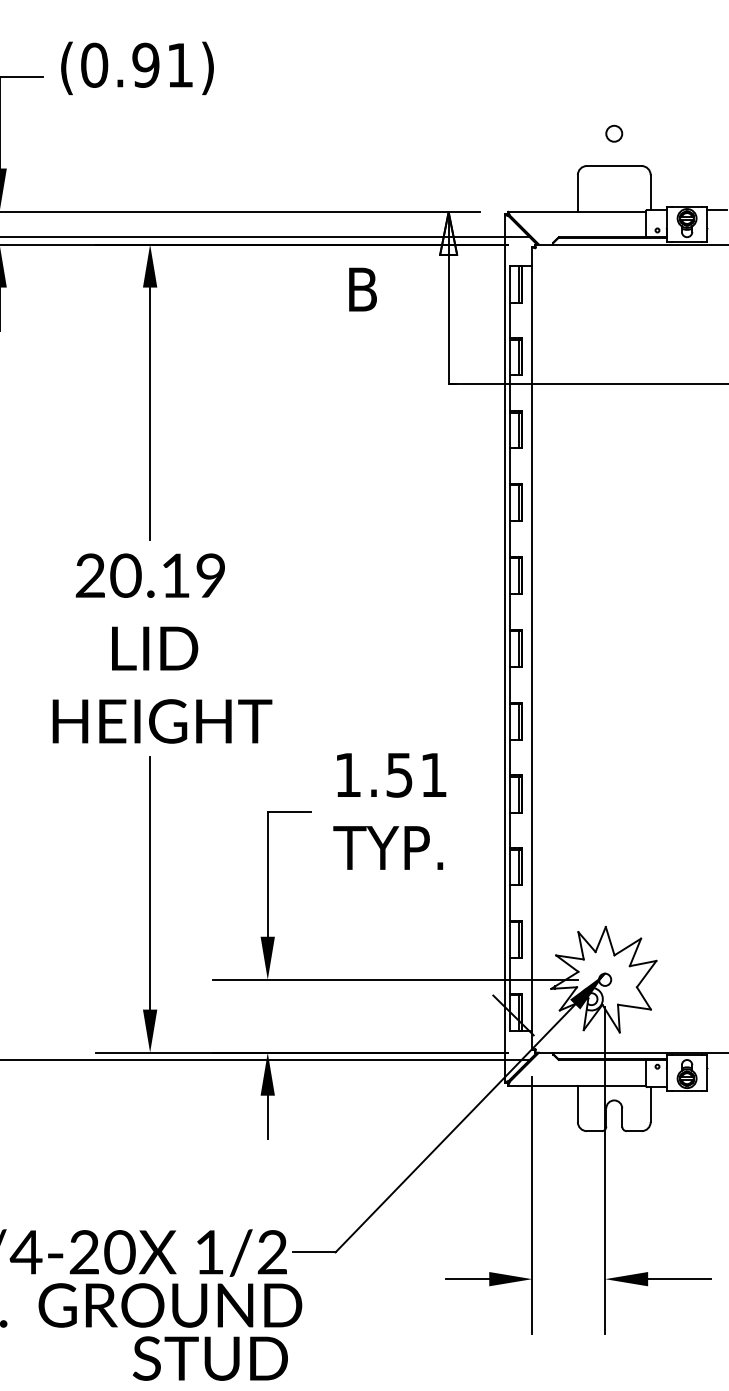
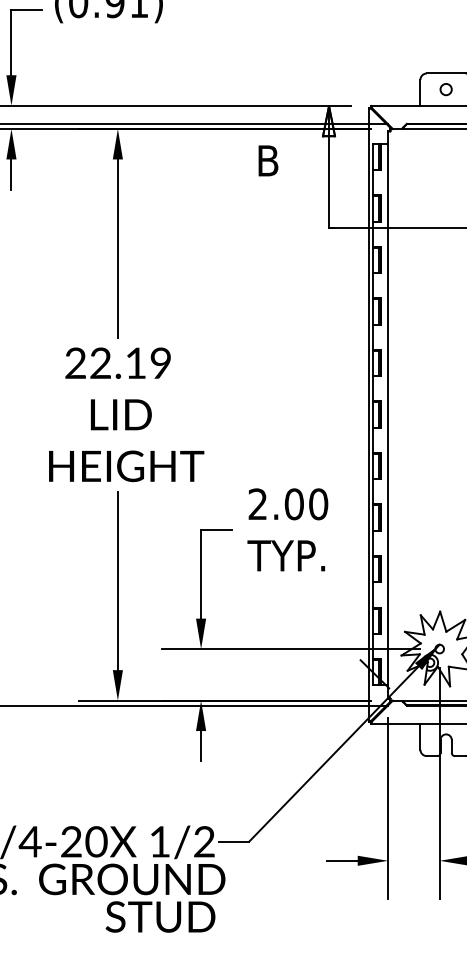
circle: (614, 133) -> (446, 89), moved
text: (125, 575) -> (100, 363), 20.19 -> 22.19
text: (391, 774) -> (288, 503), 1.51 -> 2.00

